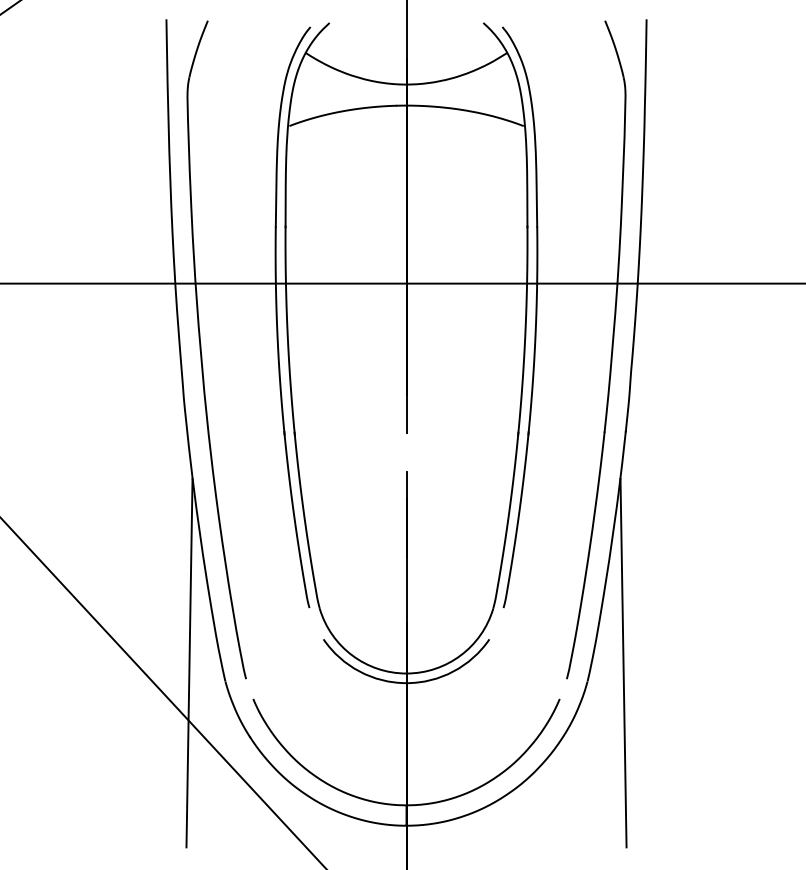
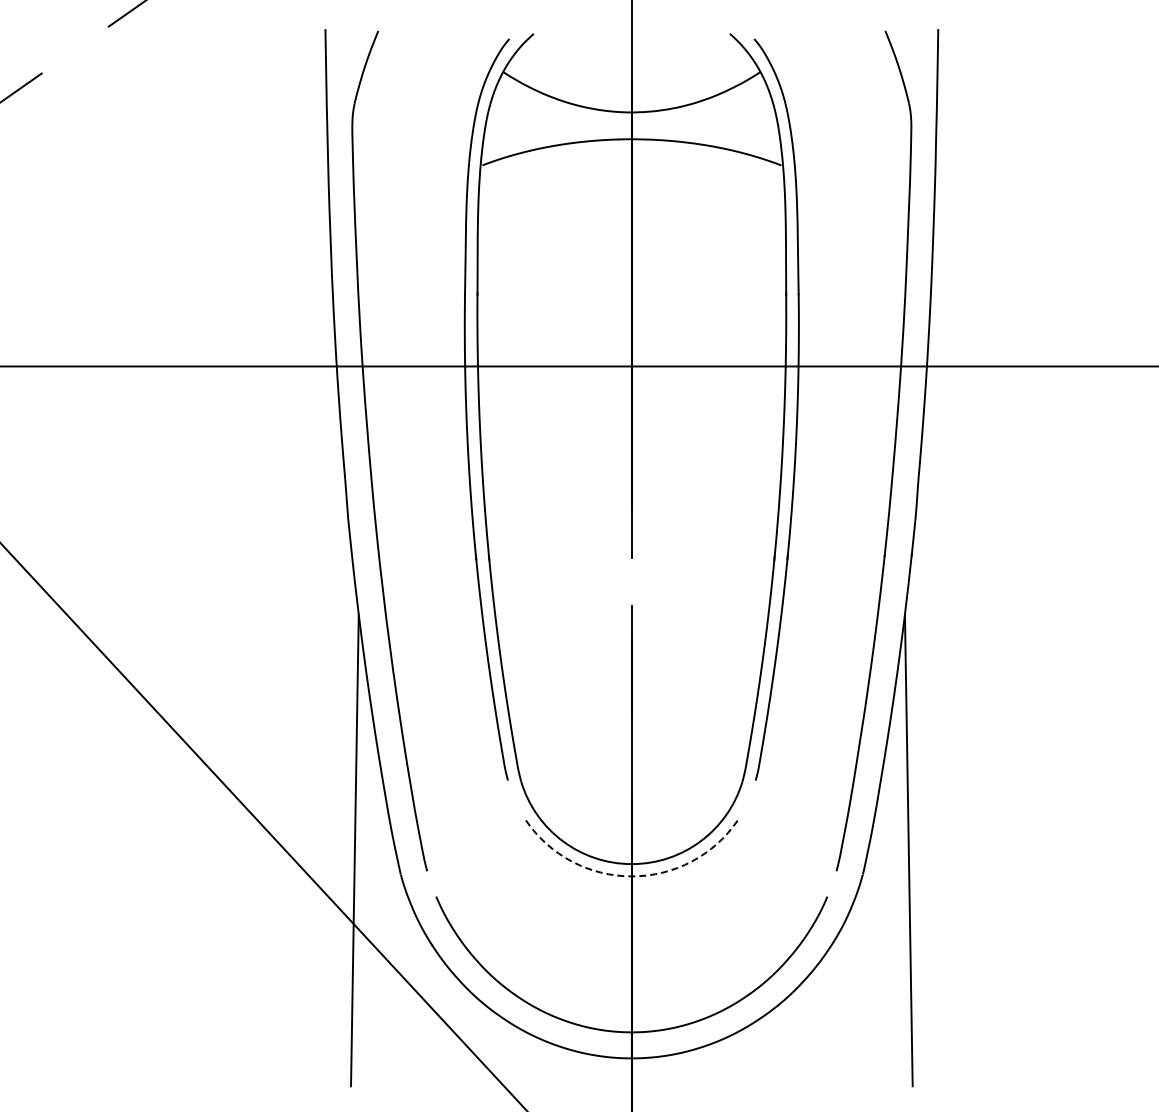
arc: (406, 683) -> (631, 876), solid -> dashed

